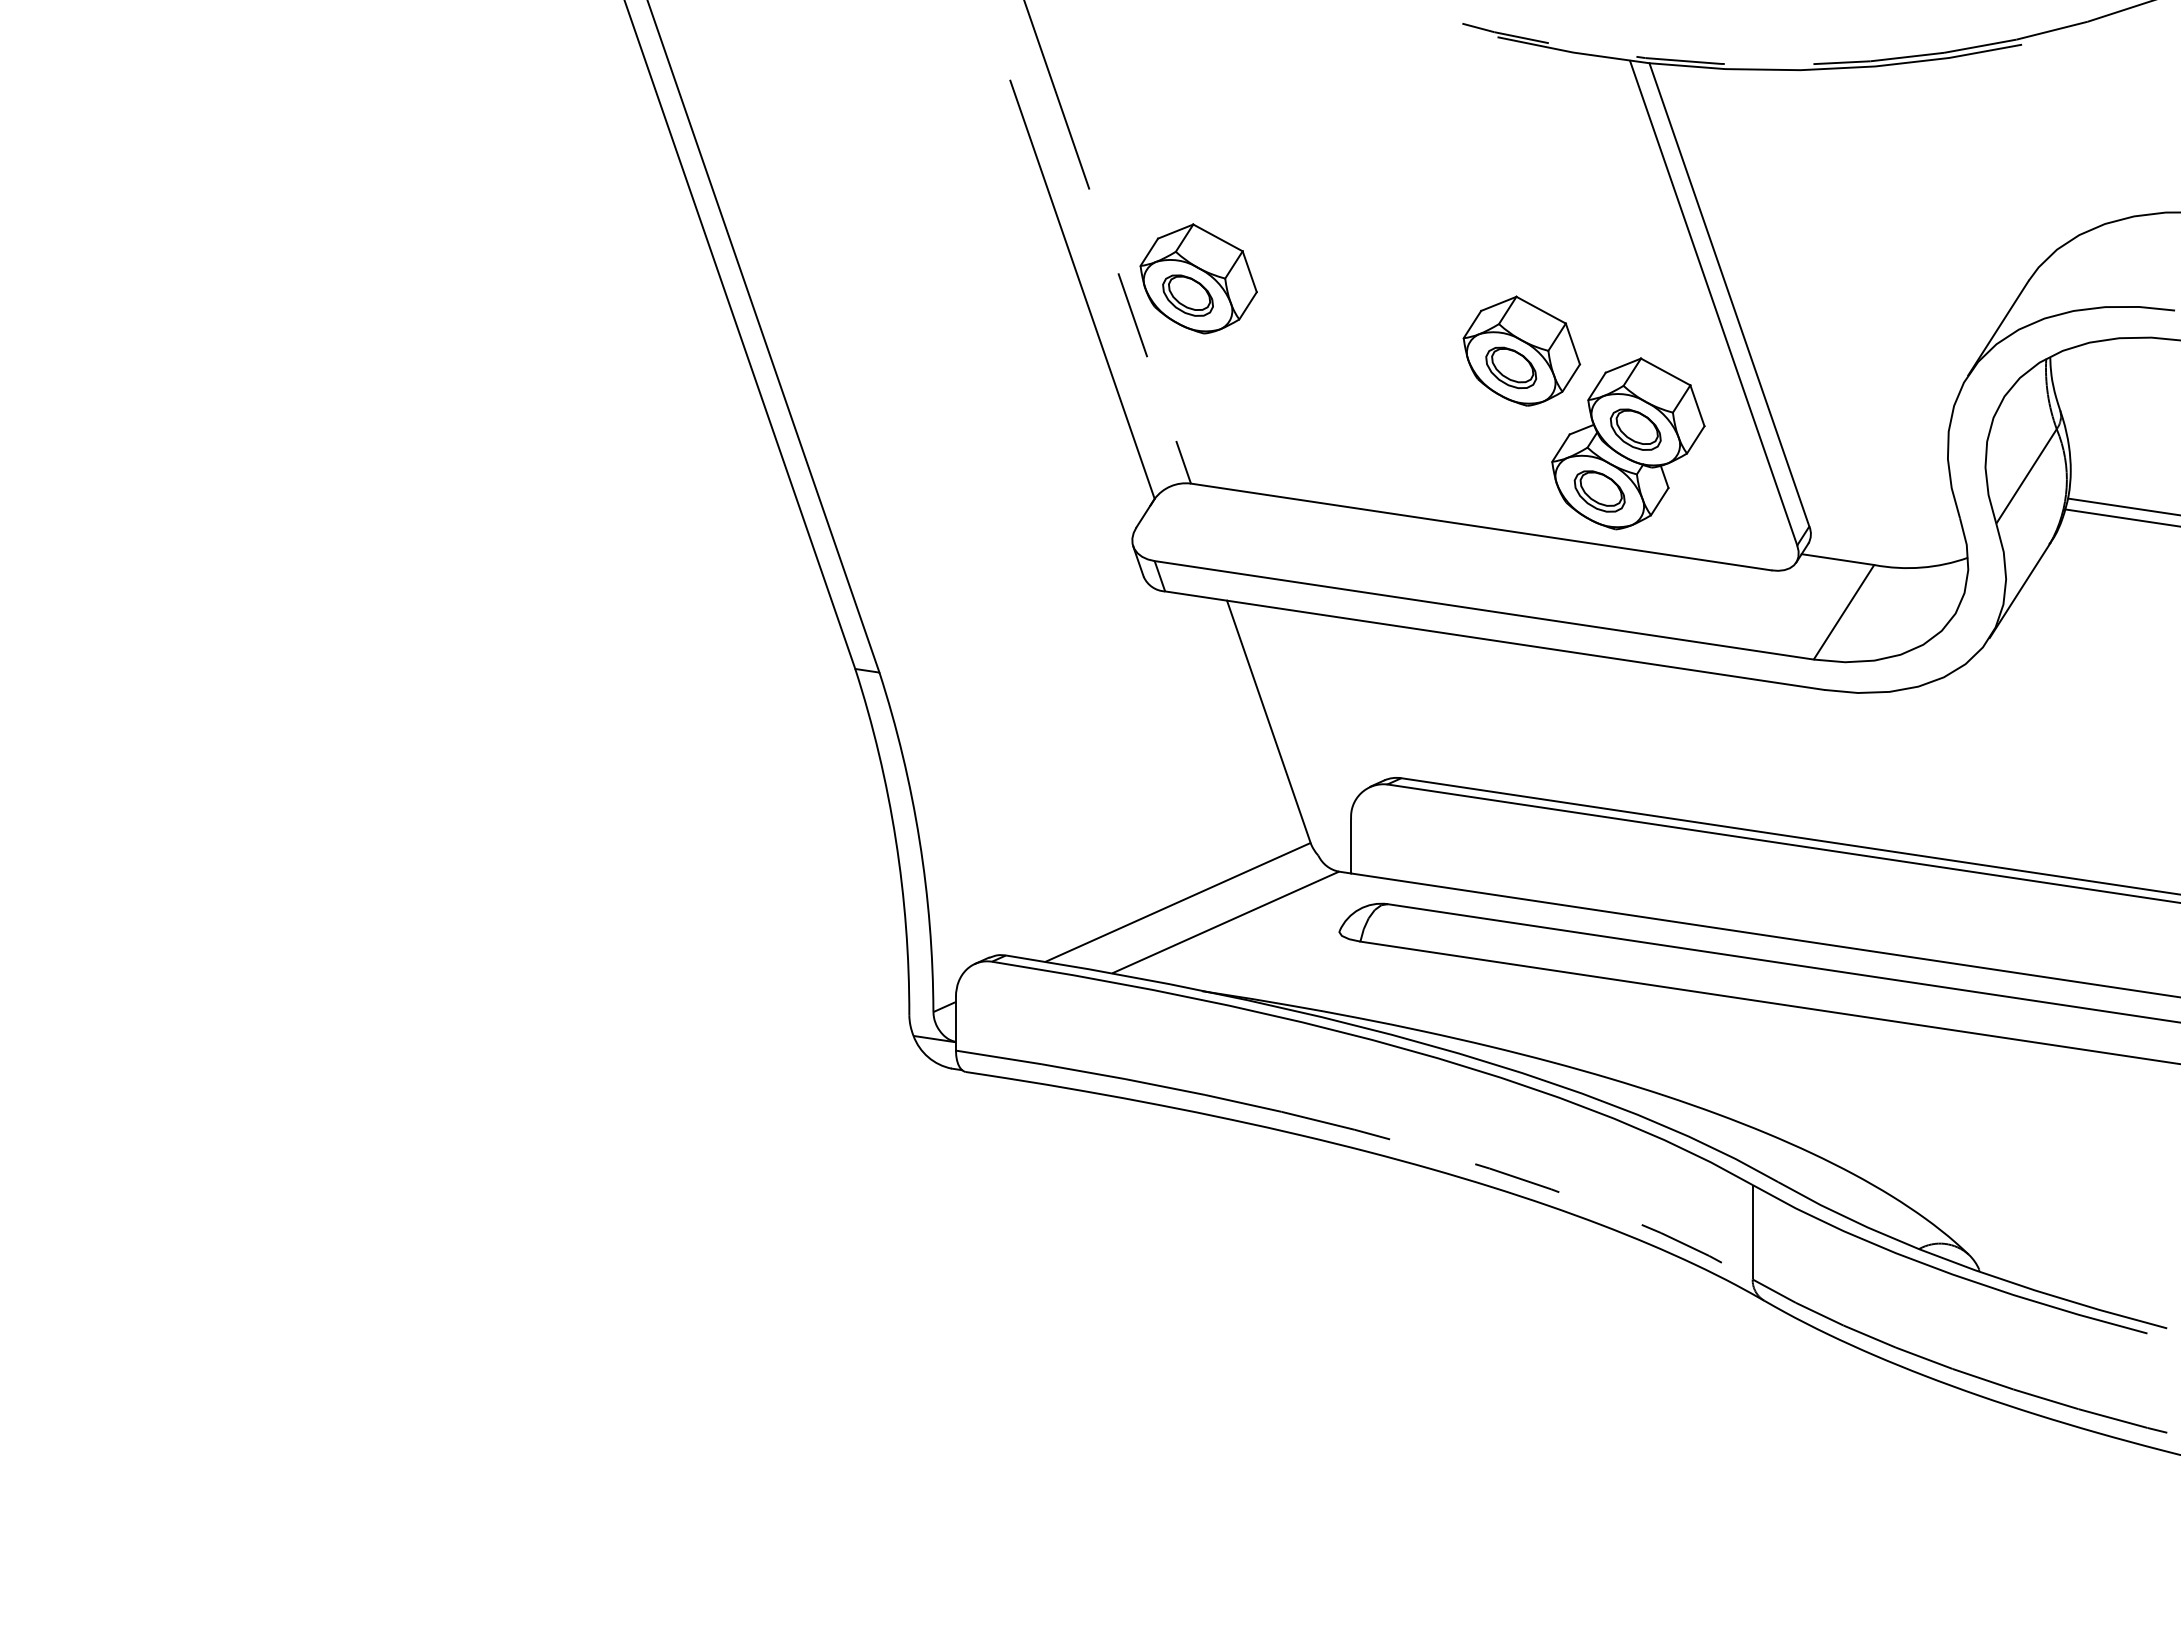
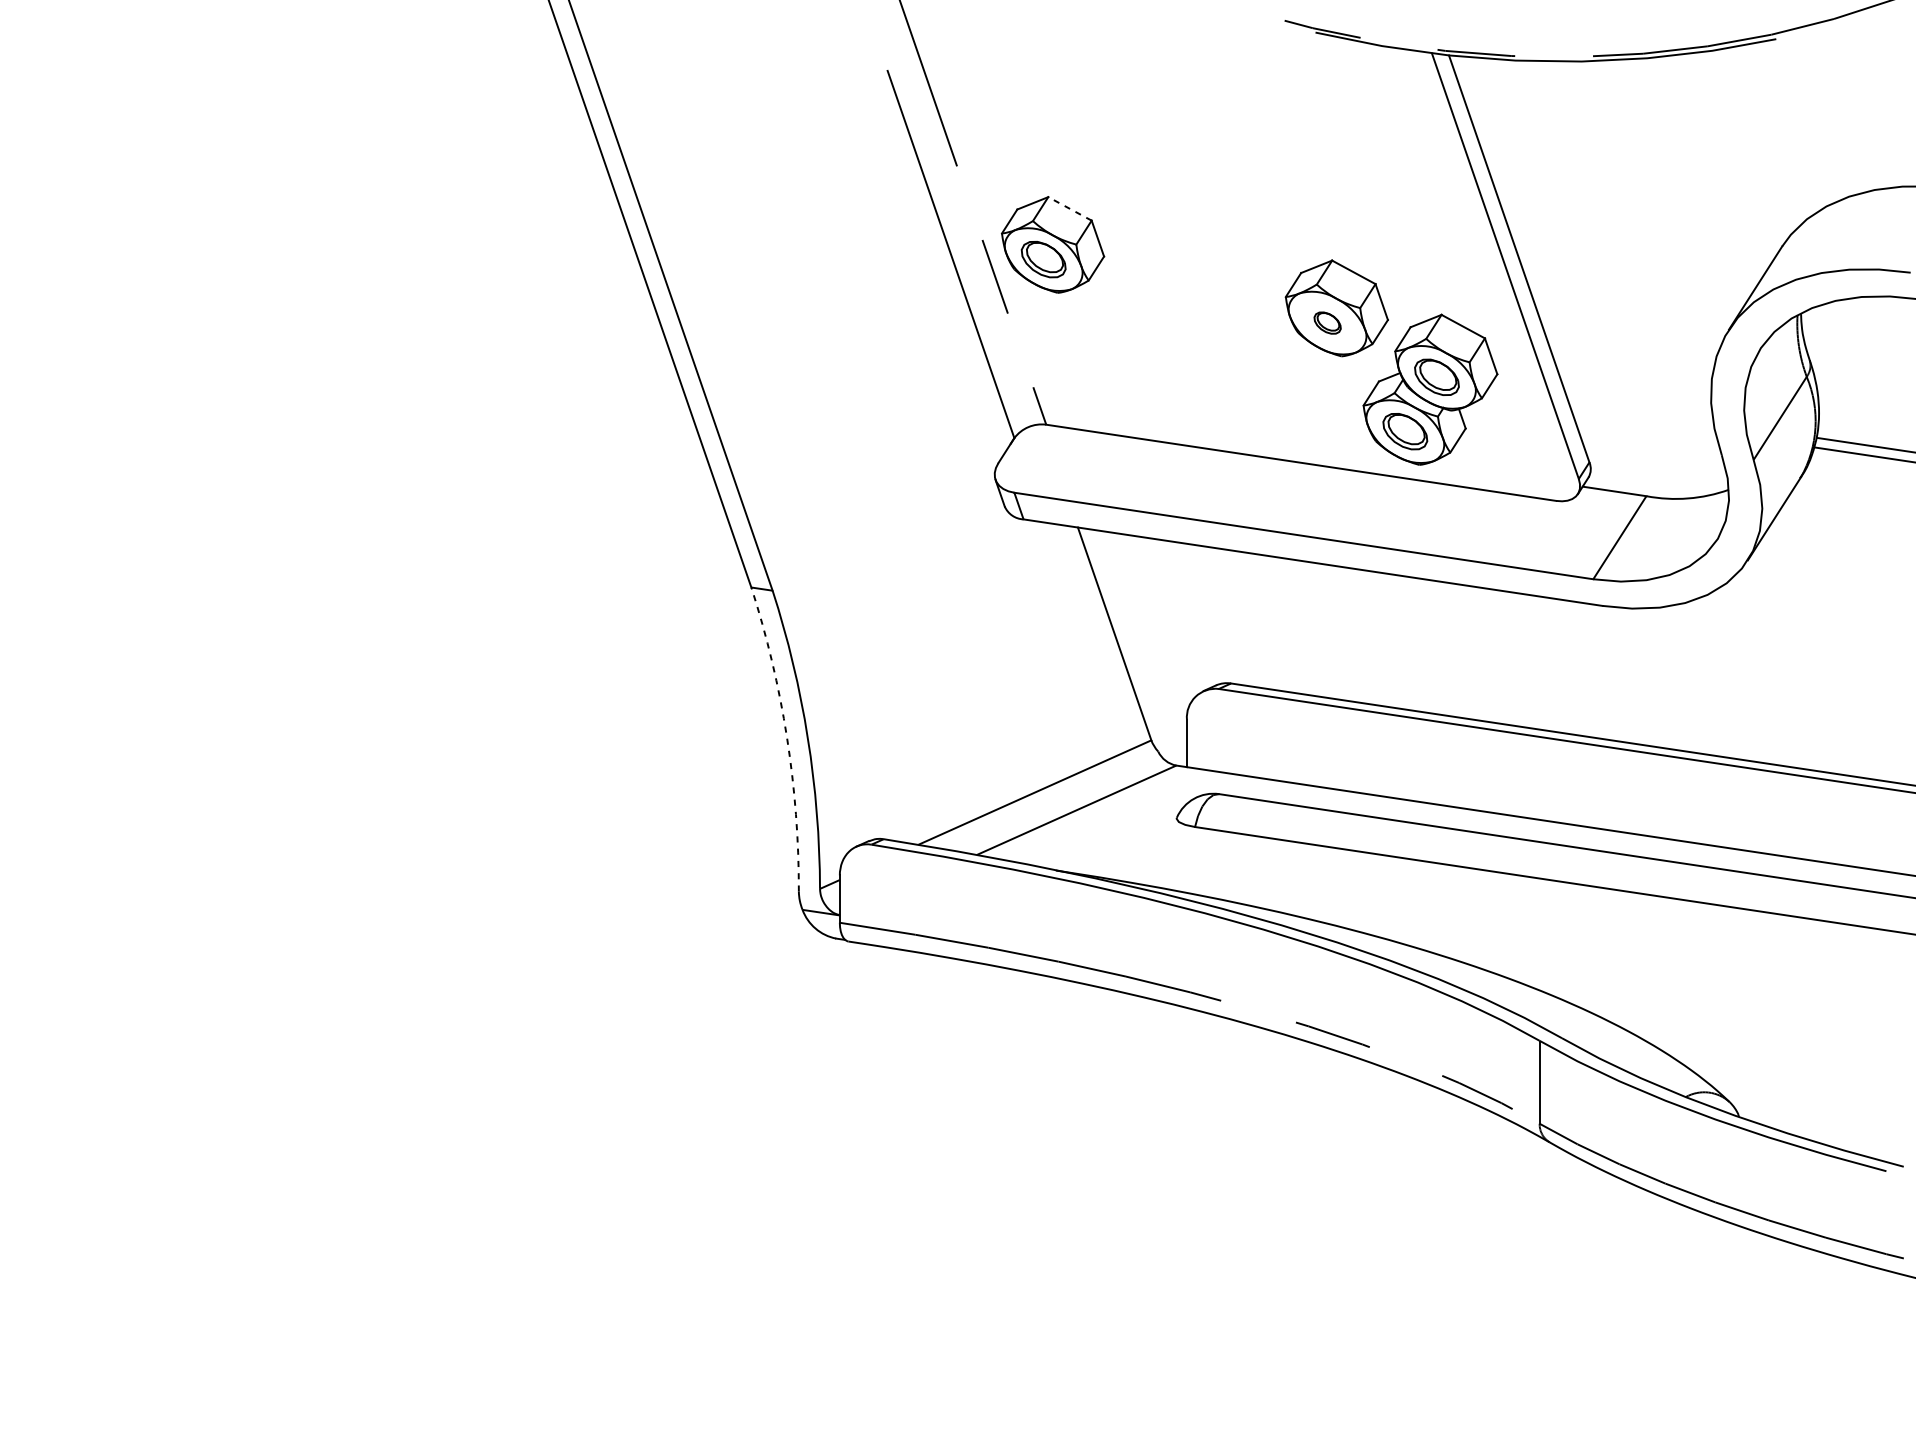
line: (1217, 237) -> (1069, 208), solid -> dashed
part: (1511, 367) -> (1327, 322), size x0.6
arc: (895, 839) -> (786, 737), solid -> dashed

